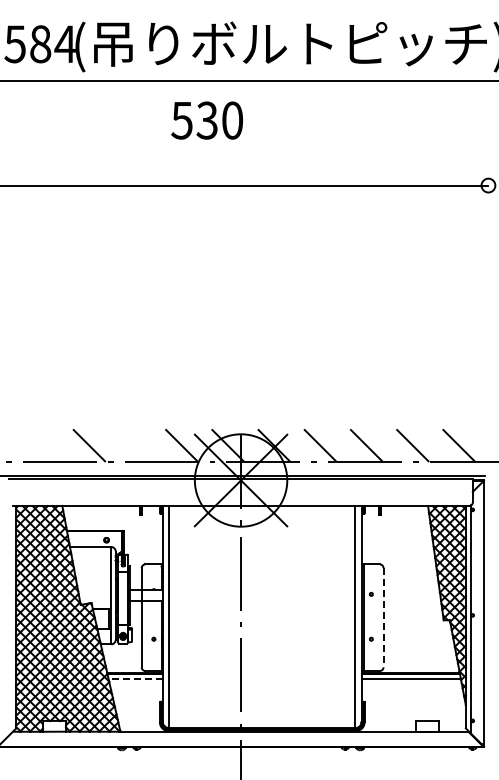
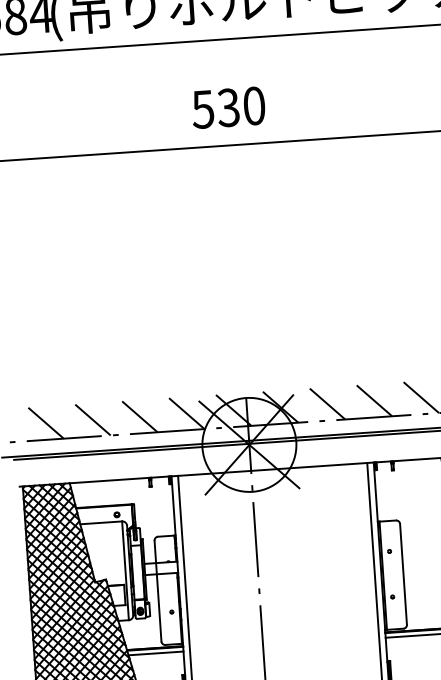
text: (206, 120) -> (227, 107), moved
line: (42, 445) -> (45, 423), added
line: (135, 445) -> (139, 416), added
line: (383, 617) -> (403, 574), dashed -> solid
line: (135, 678) -> (155, 653), dashed -> solid

